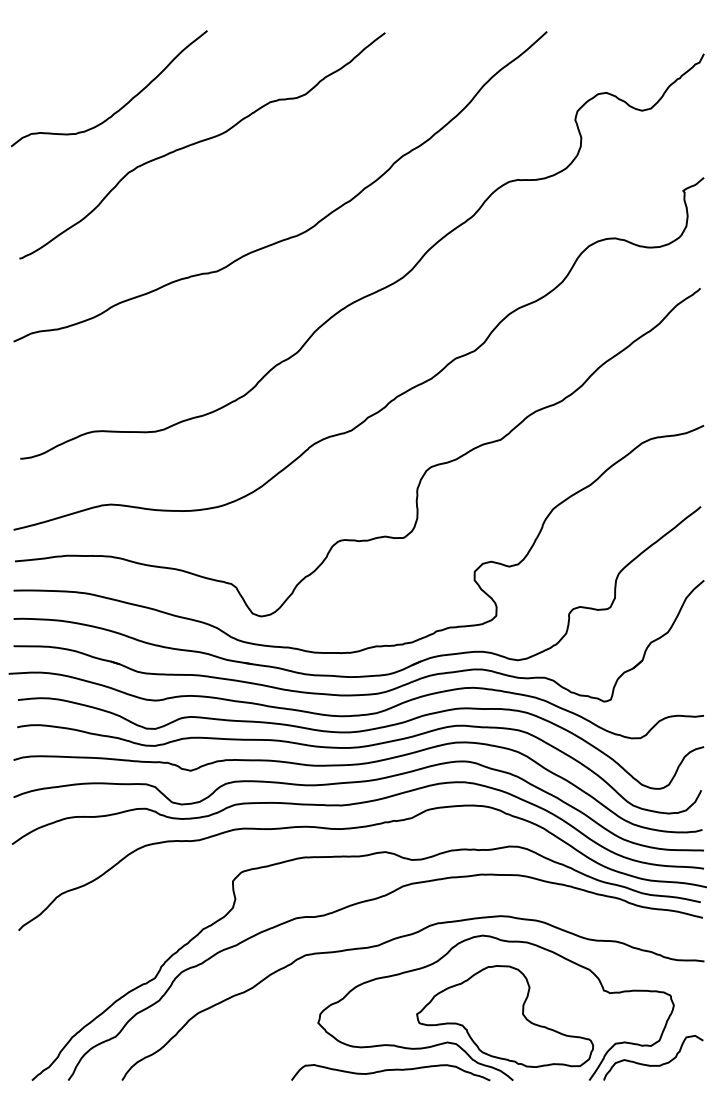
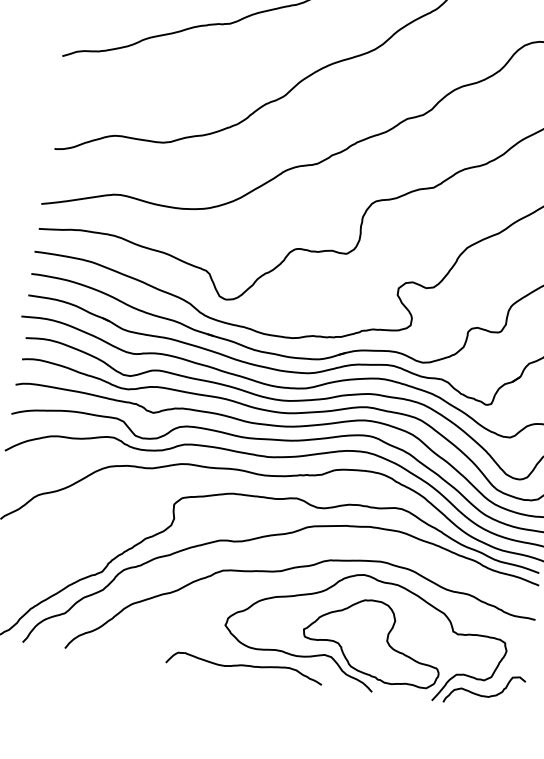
curve: (390, 1070) -> (244, 665), moved

